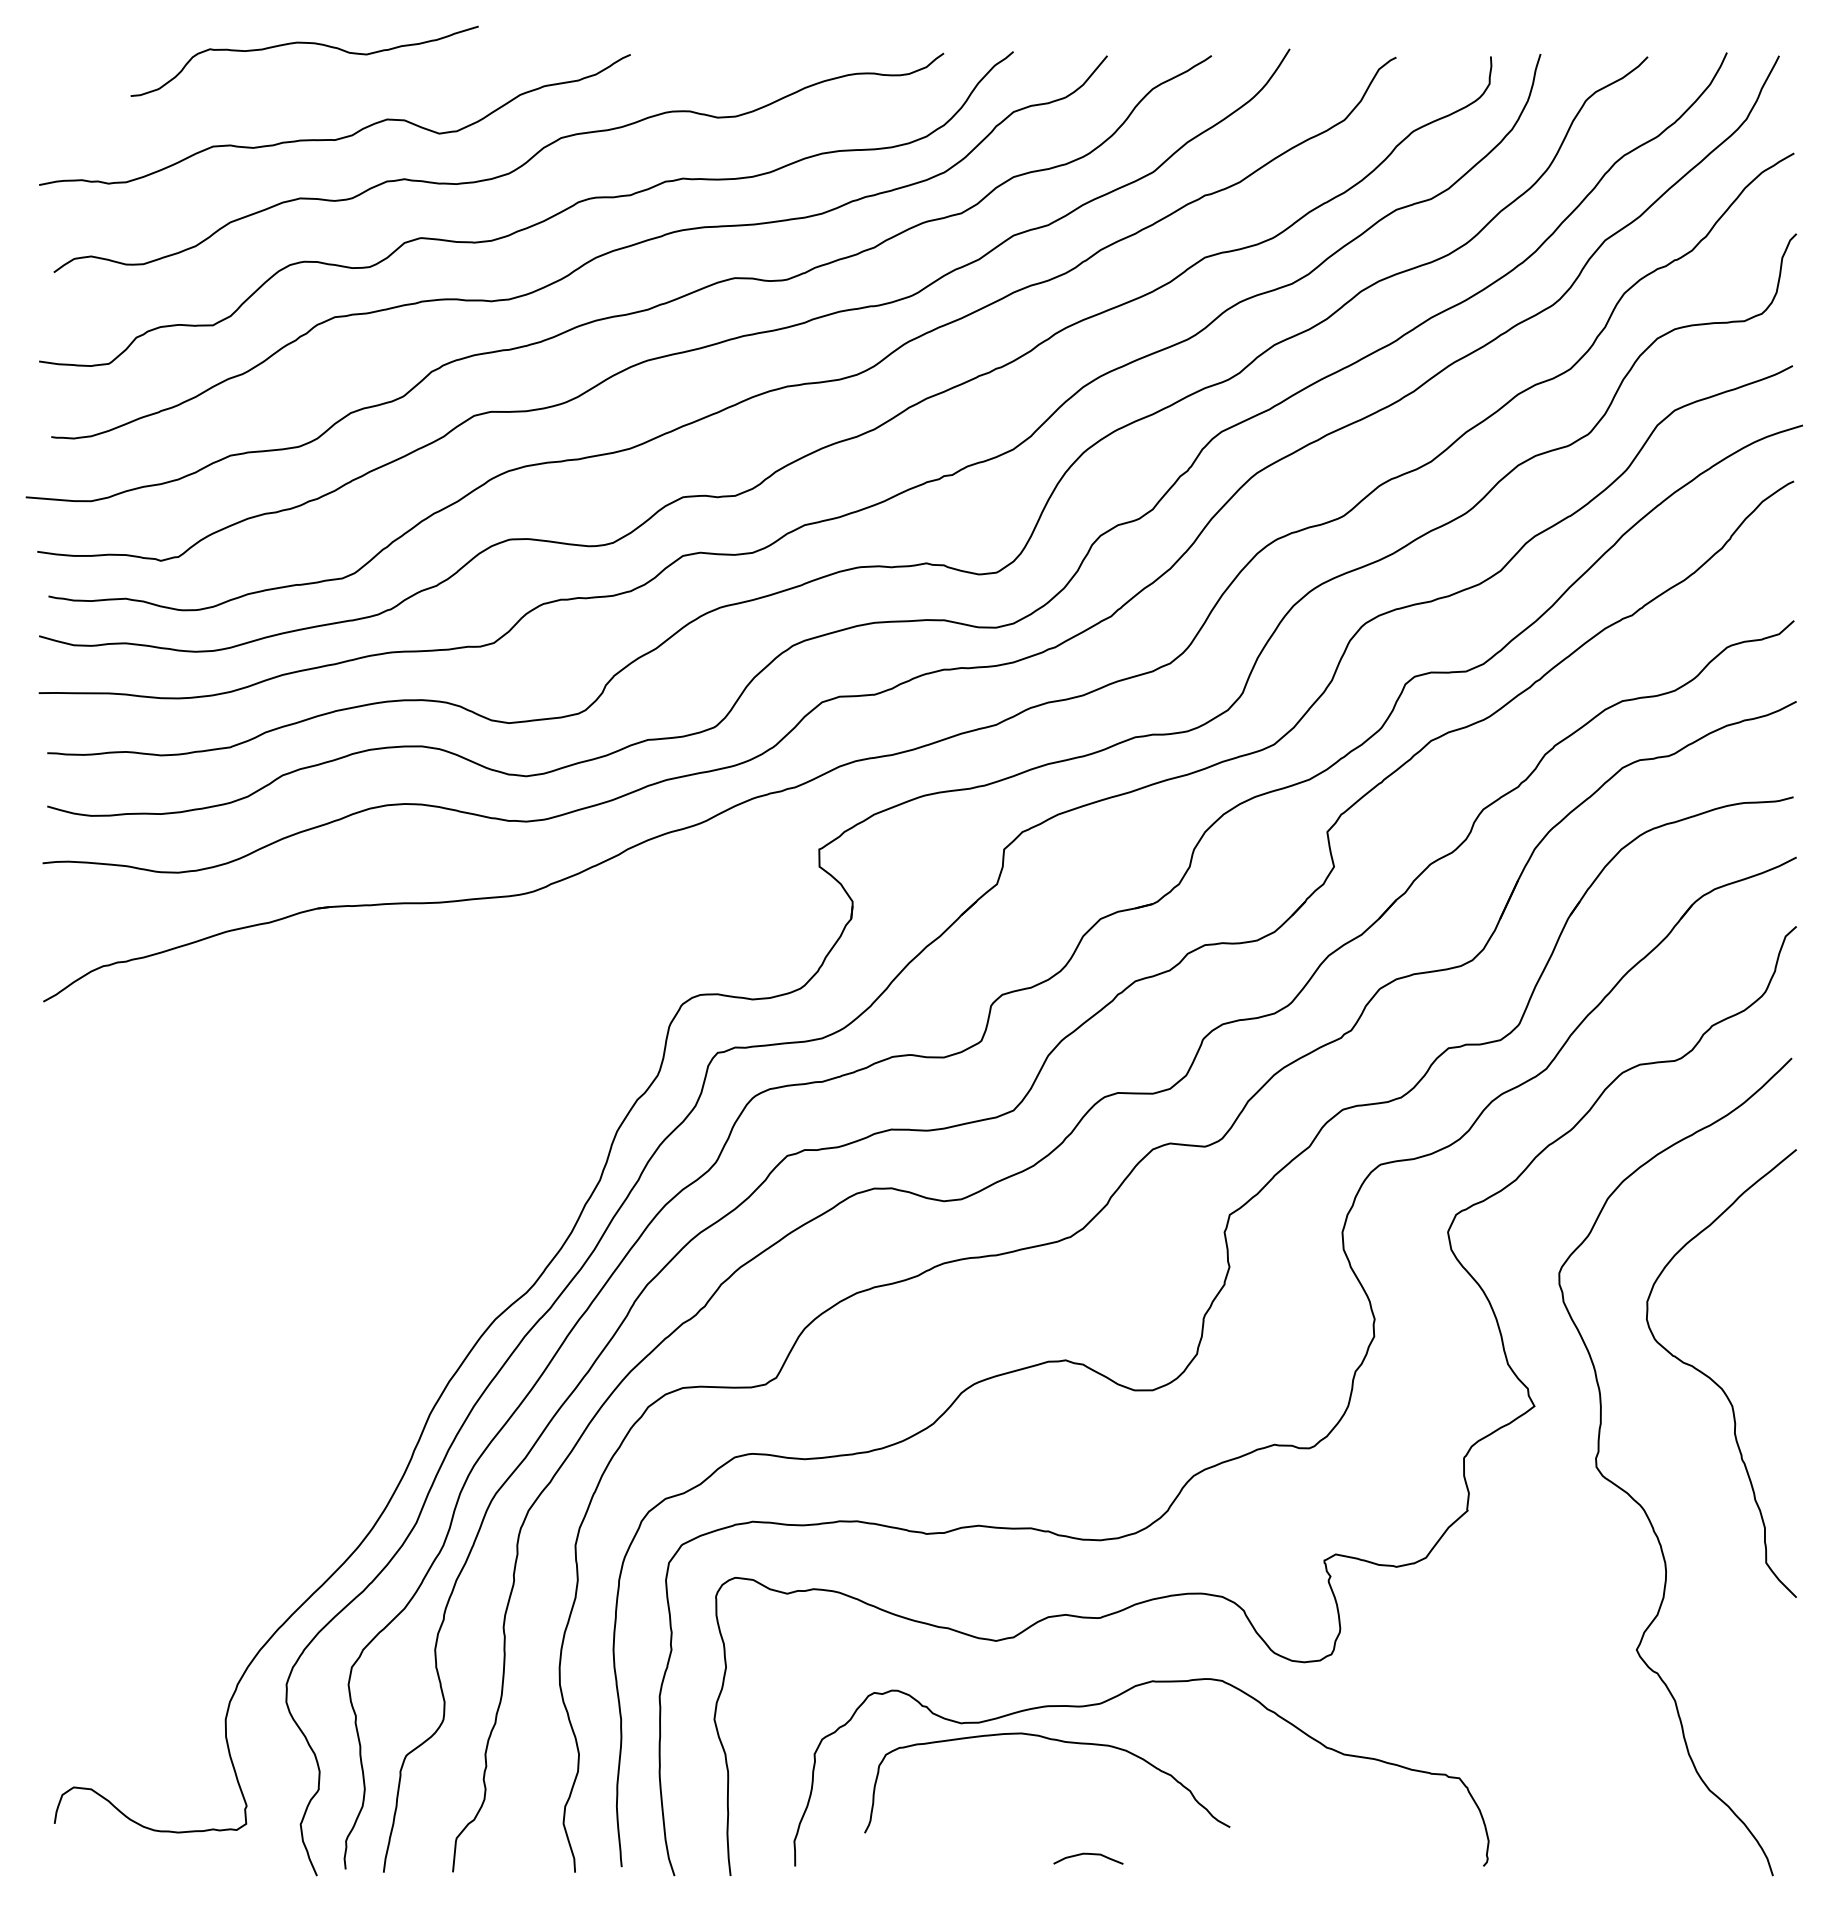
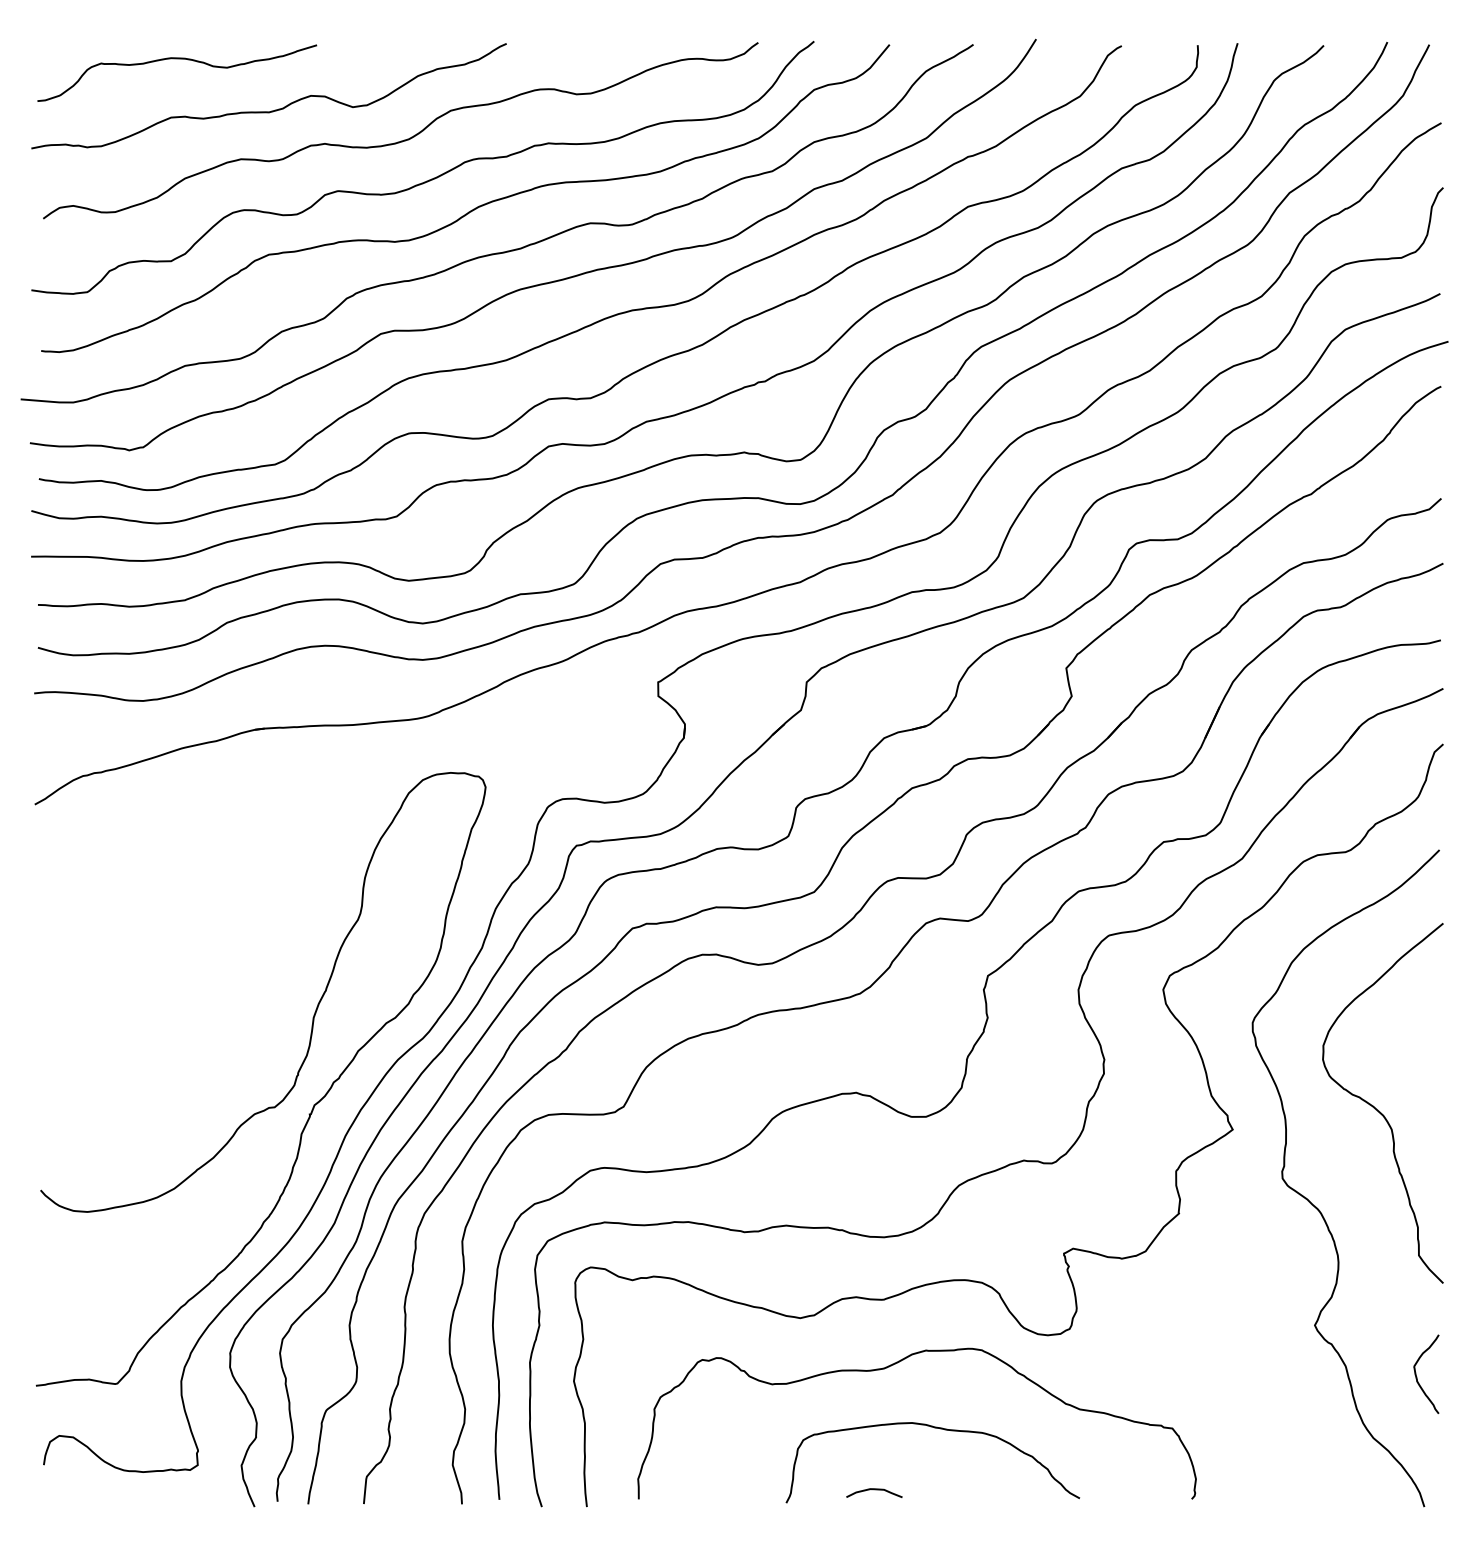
curve: (304, 43) -> (177, 58), moved
curve: (333, 1378) -> (267, 1107), added
curve: (1763, 1711) -> (1416, 1374), added
curve: (1051, 1740) -> (936, 1428), moved

